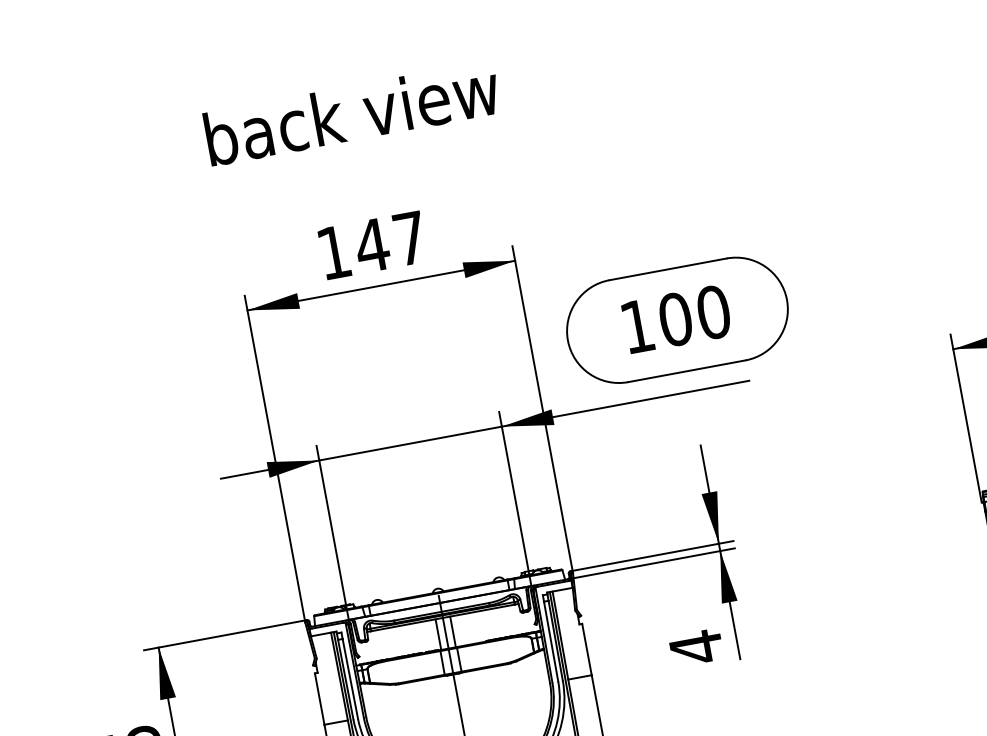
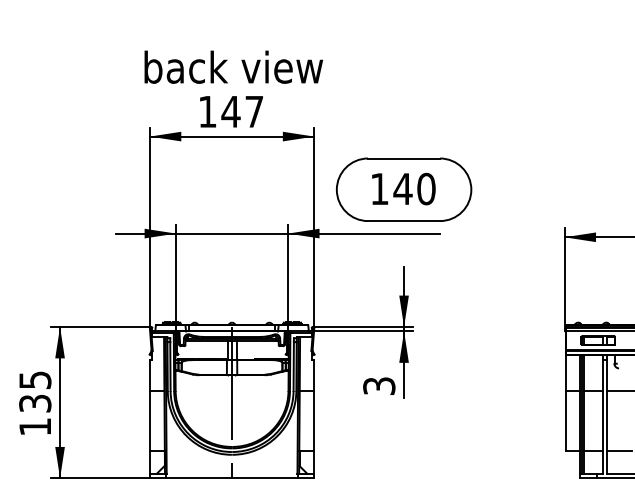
text: (351, 112) -> (233, 66), moved
text: (674, 318) -> (402, 188), 100 -> 140
text: (696, 646) -> (379, 385), 4 -> 3

